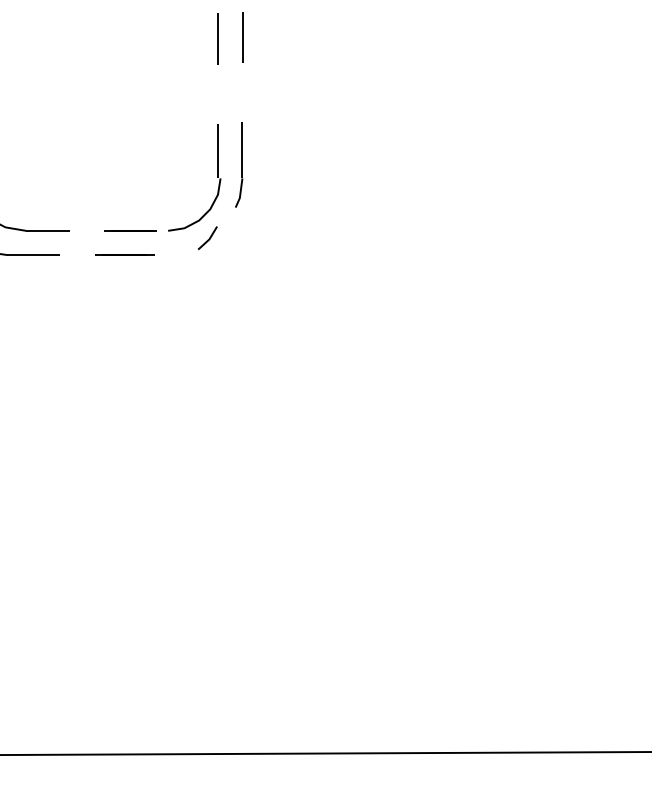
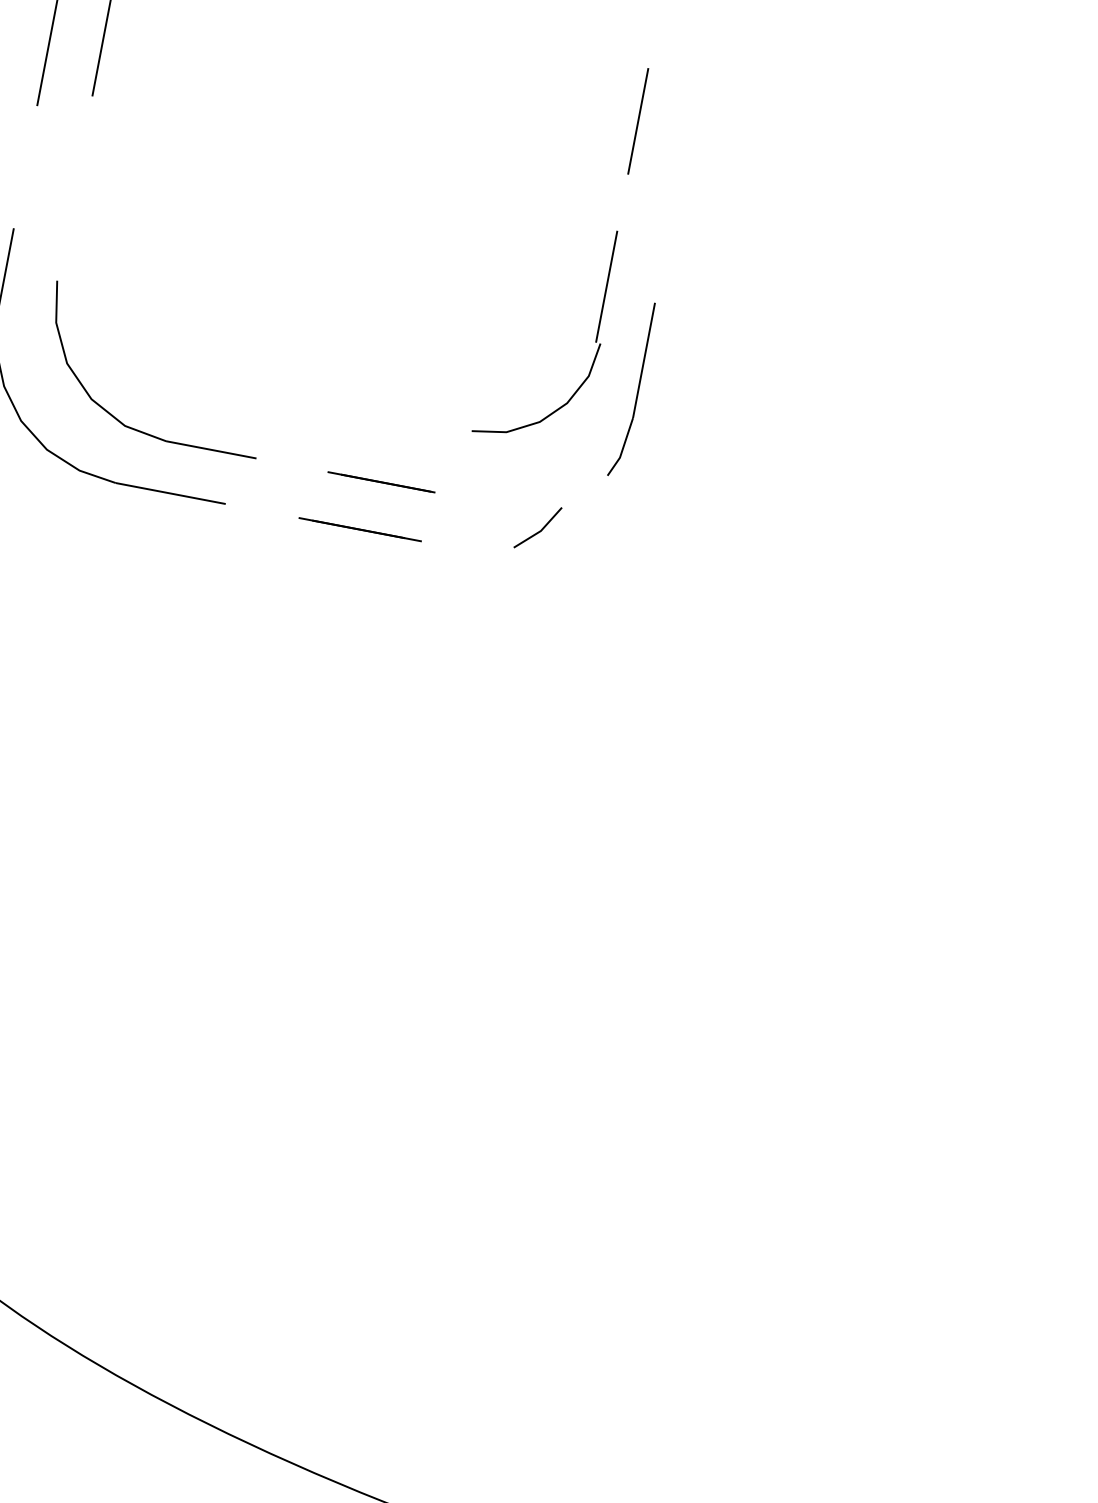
line: (242, 37) -> (688, 127), removed
part: (217, 177) -> (594, 340), moved

